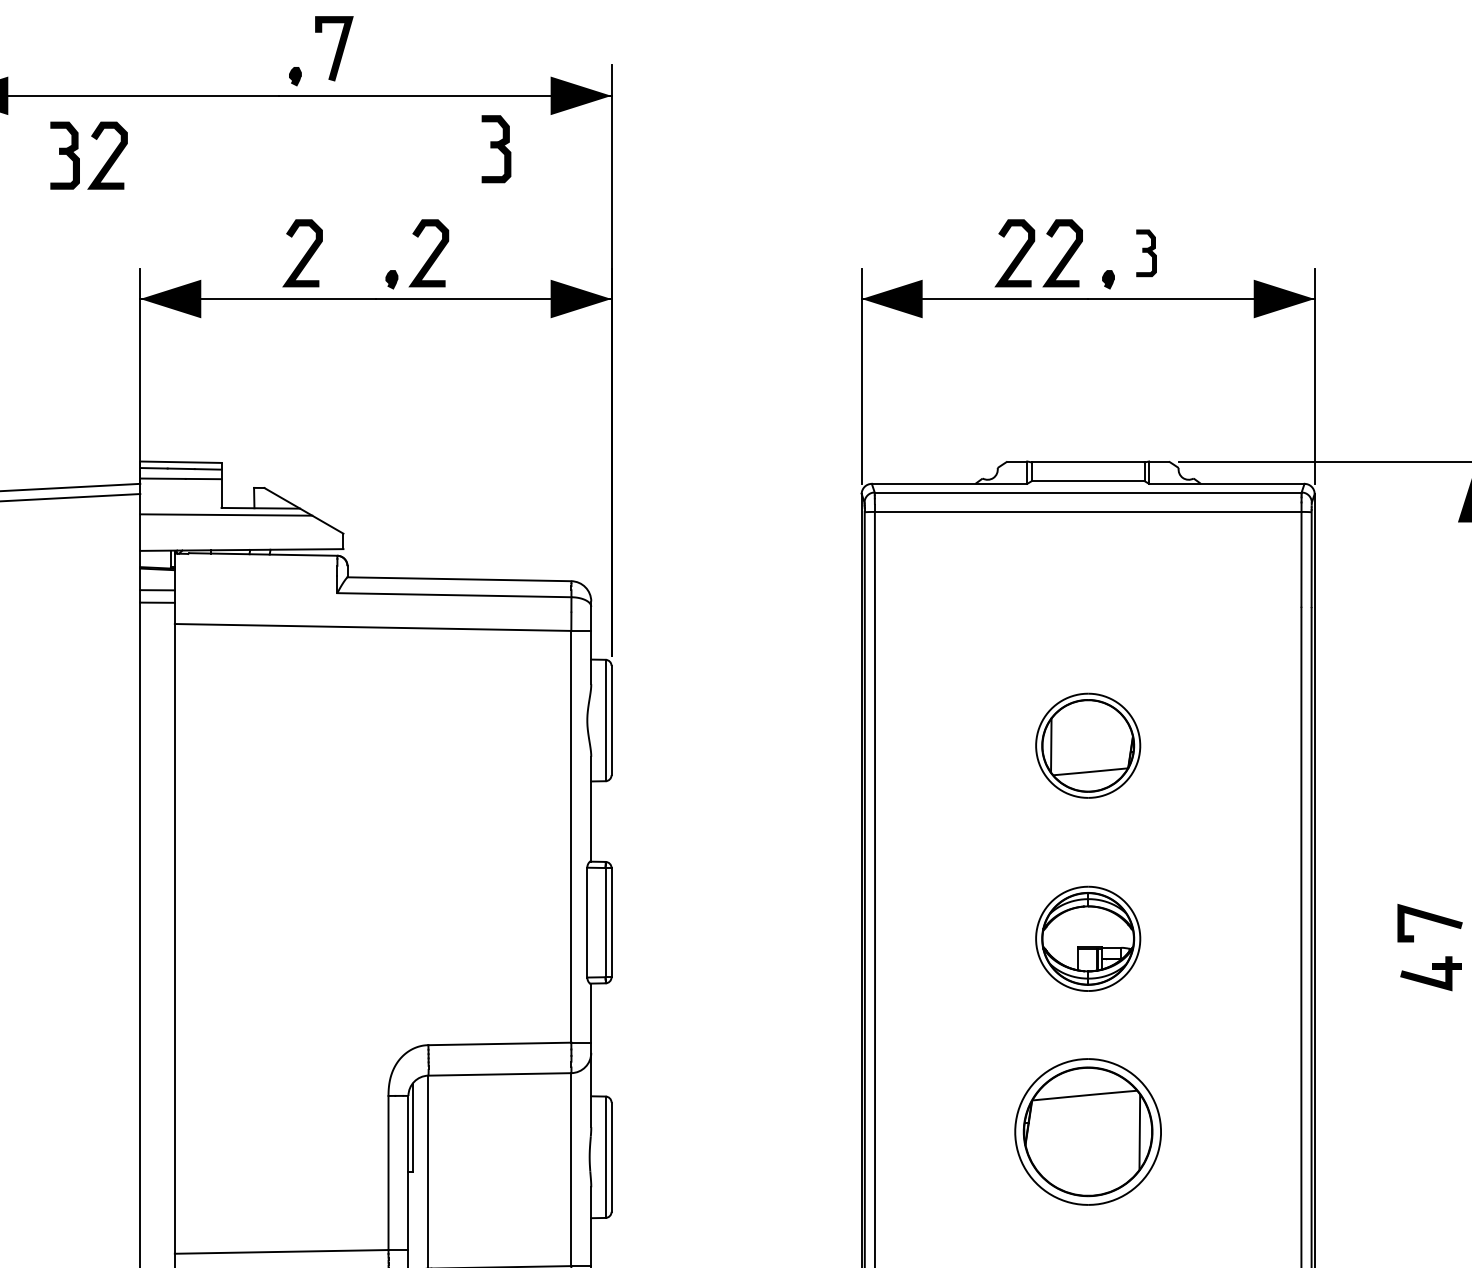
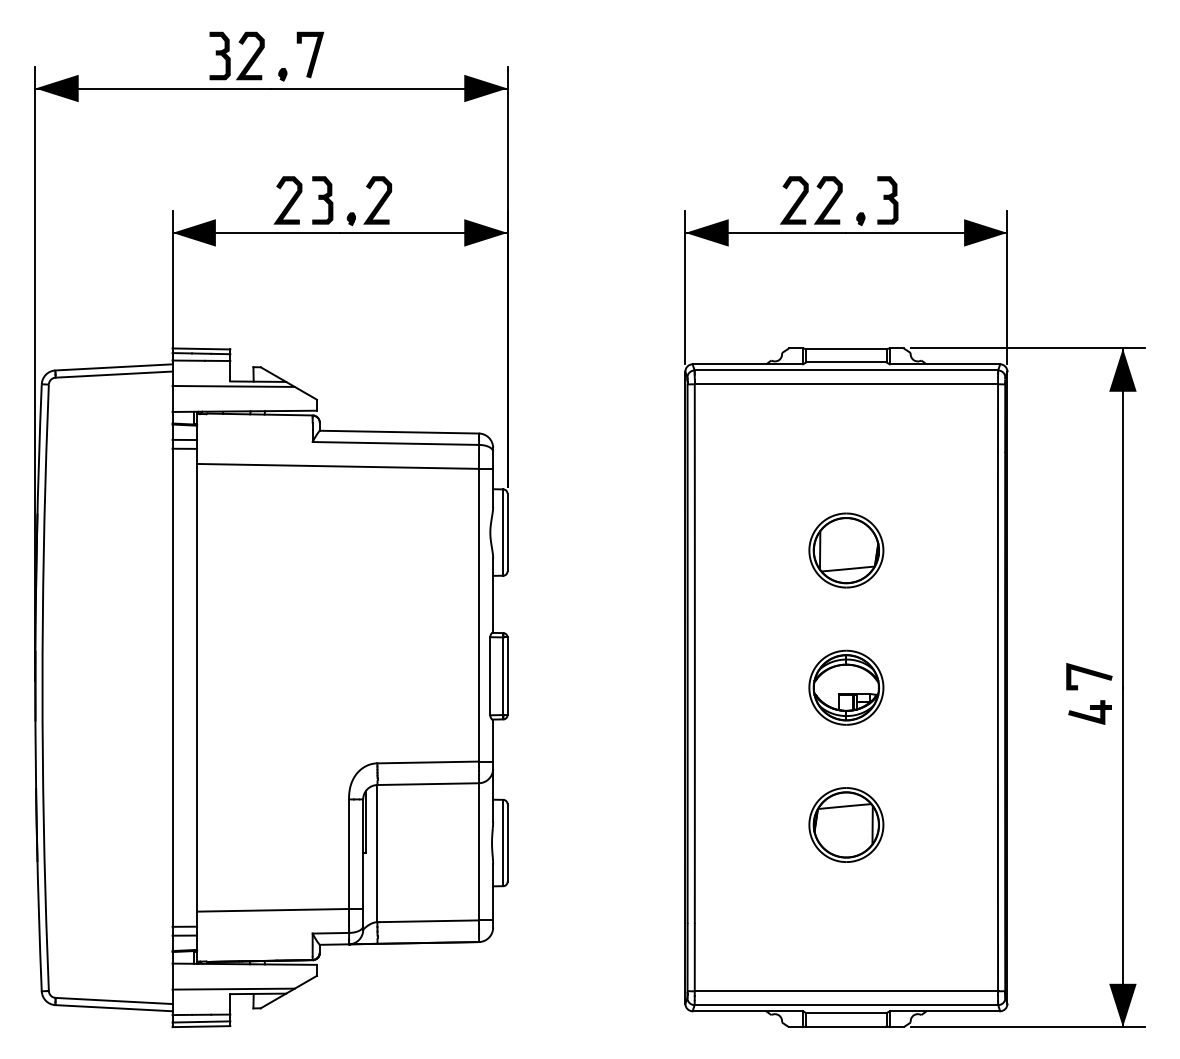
part: (496, 149) -> (322, 200), moved
part: (79, 157) -> (230, 57), moved
part: (1146, 253) -> (887, 200), size x1.43
part: (1088, 1131) -> (846, 824), size x0.71

